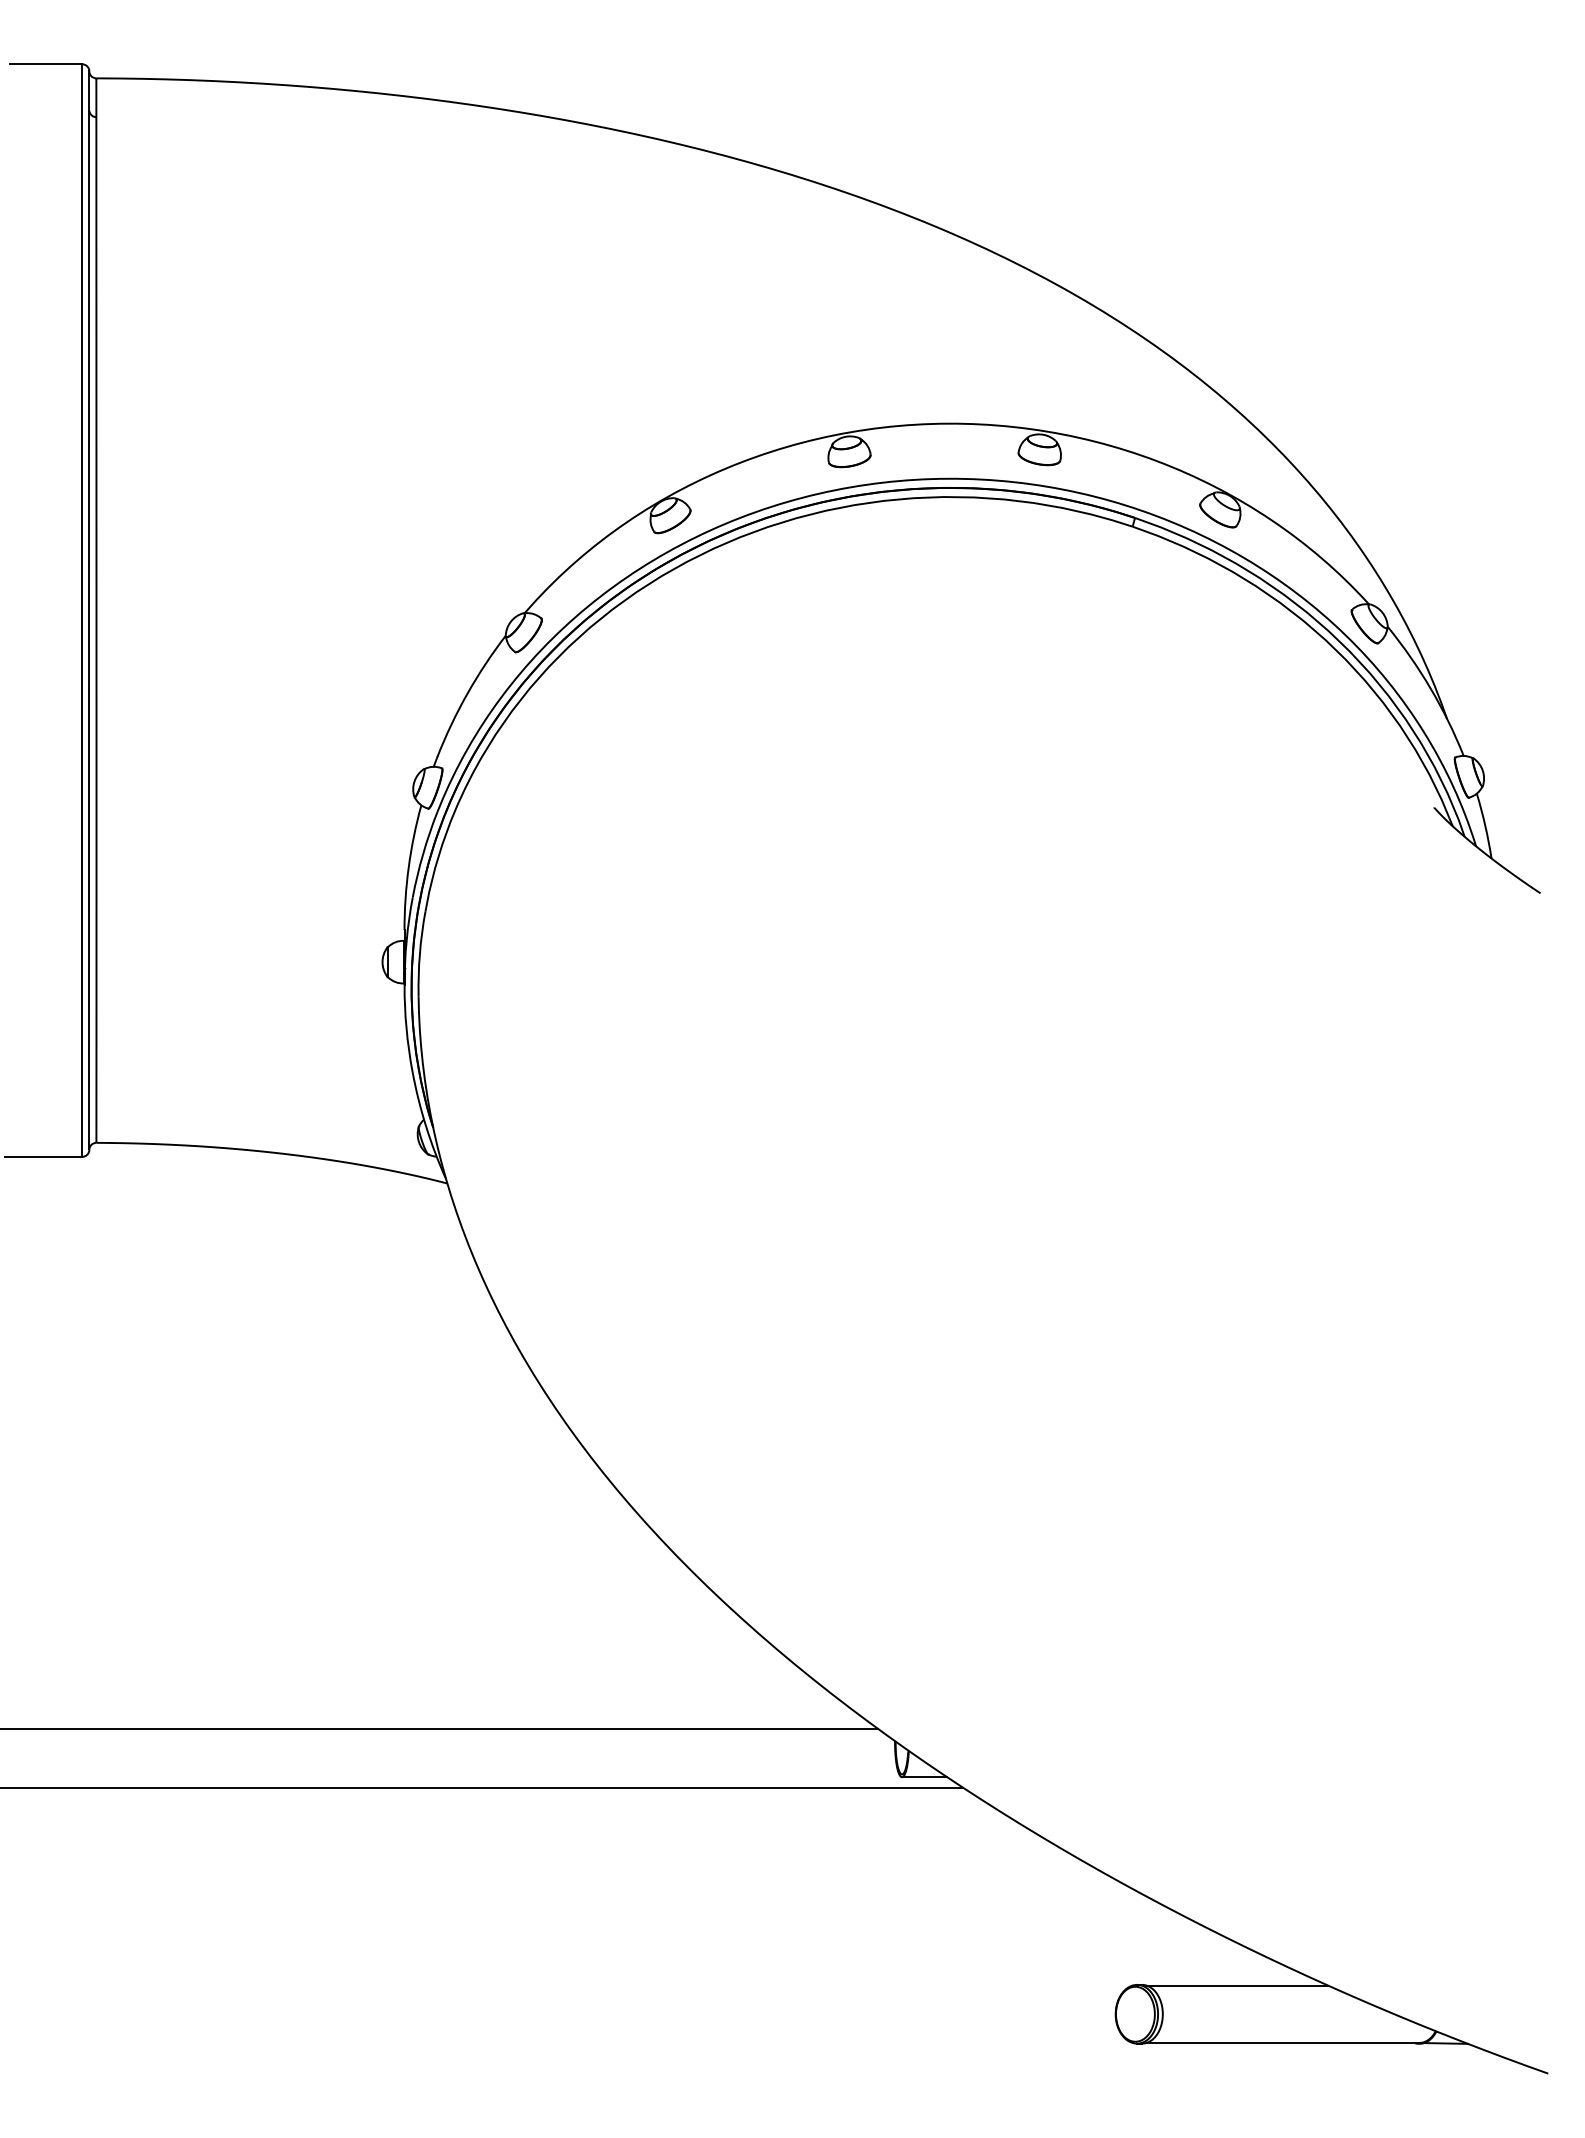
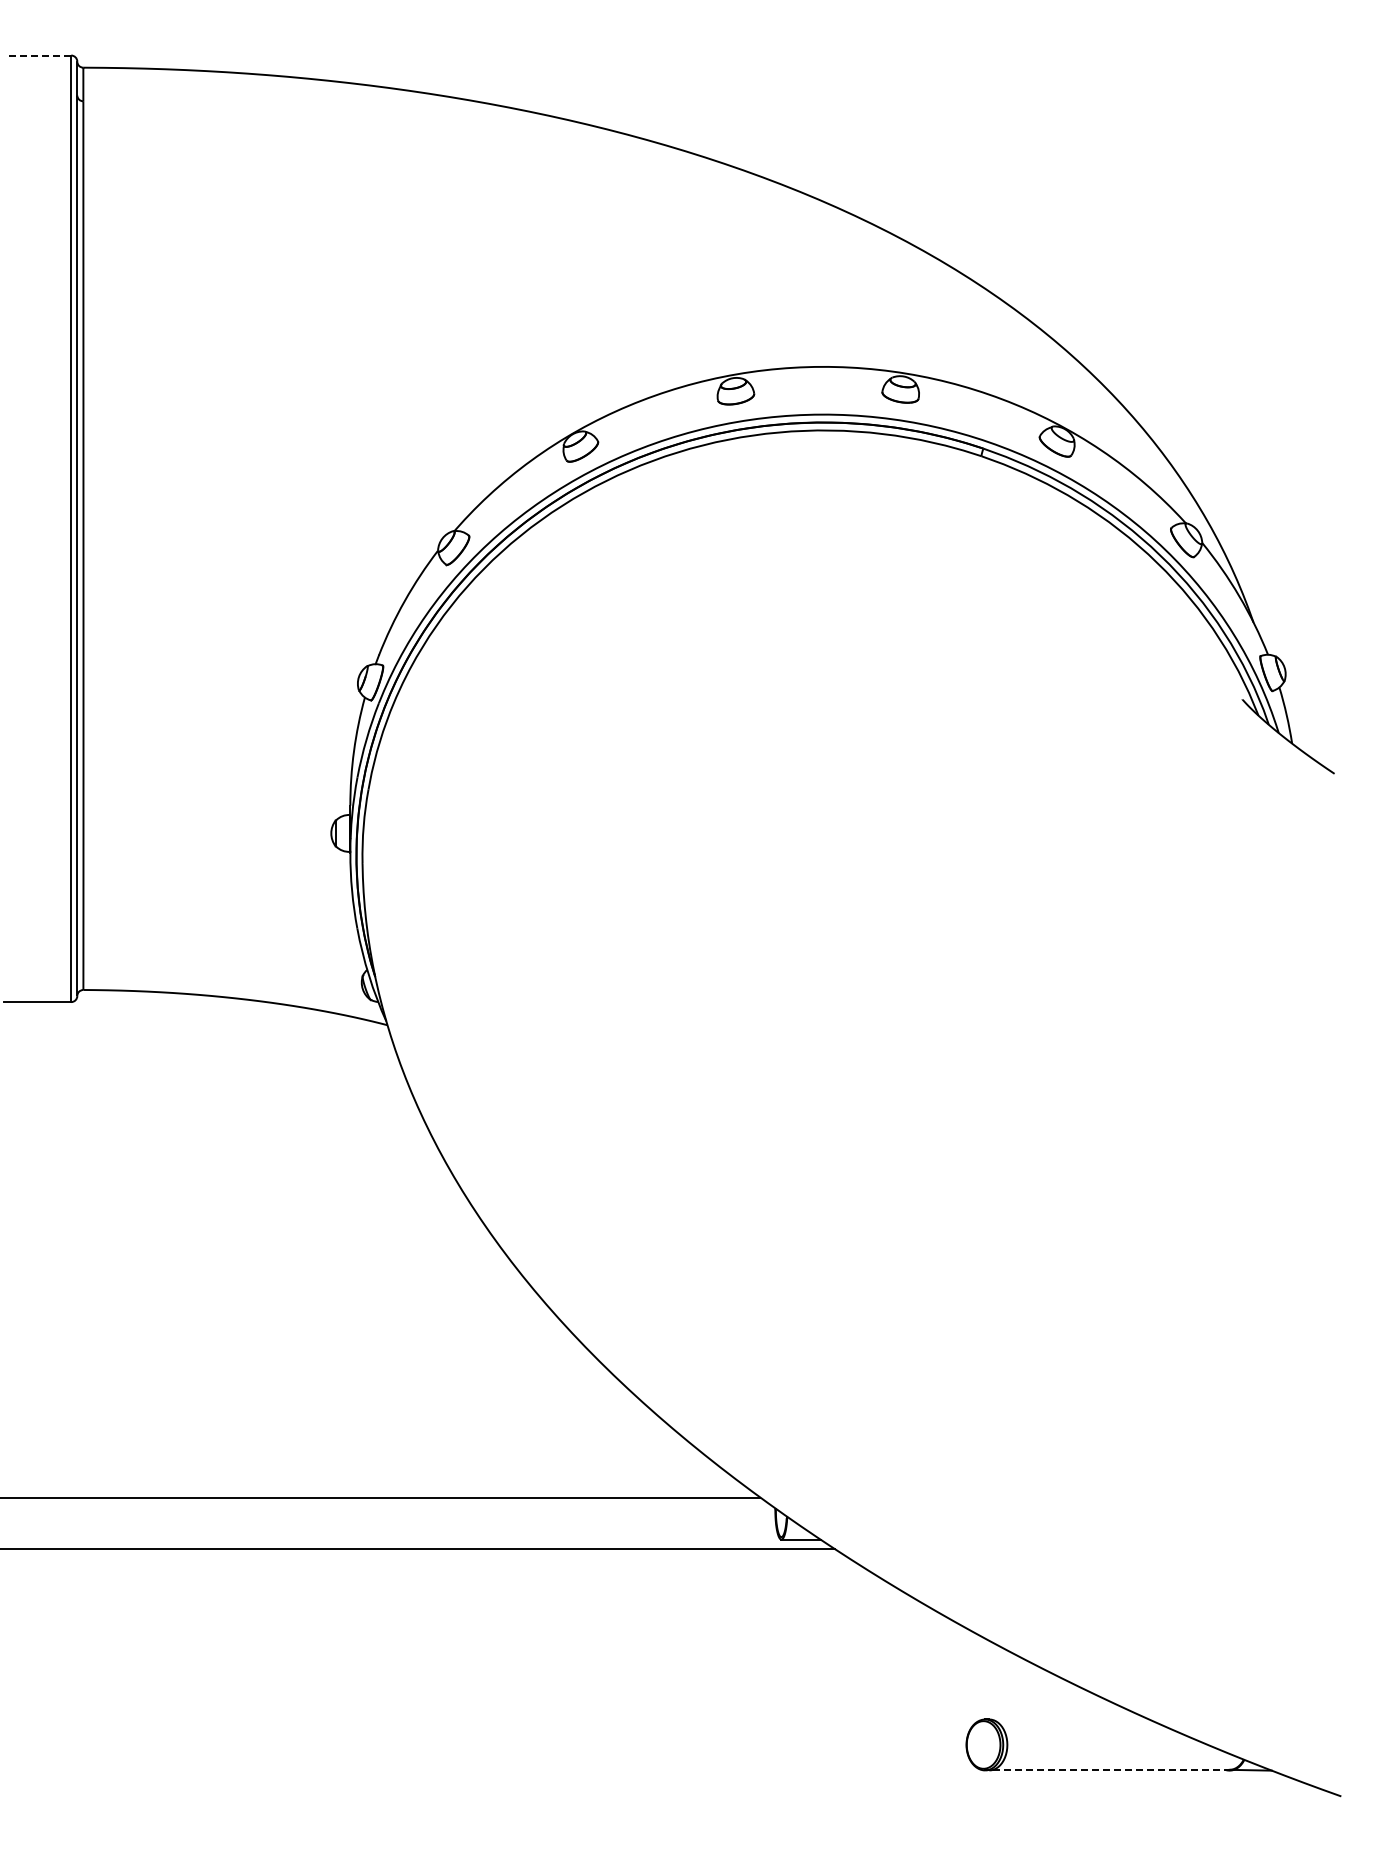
line: (45, 64) -> (39, 55), solid -> dashed
line: (1236, 1986) -> (1071, 1720), removed
line: (1283, 2042) -> (1111, 1769), solid -> dashed

